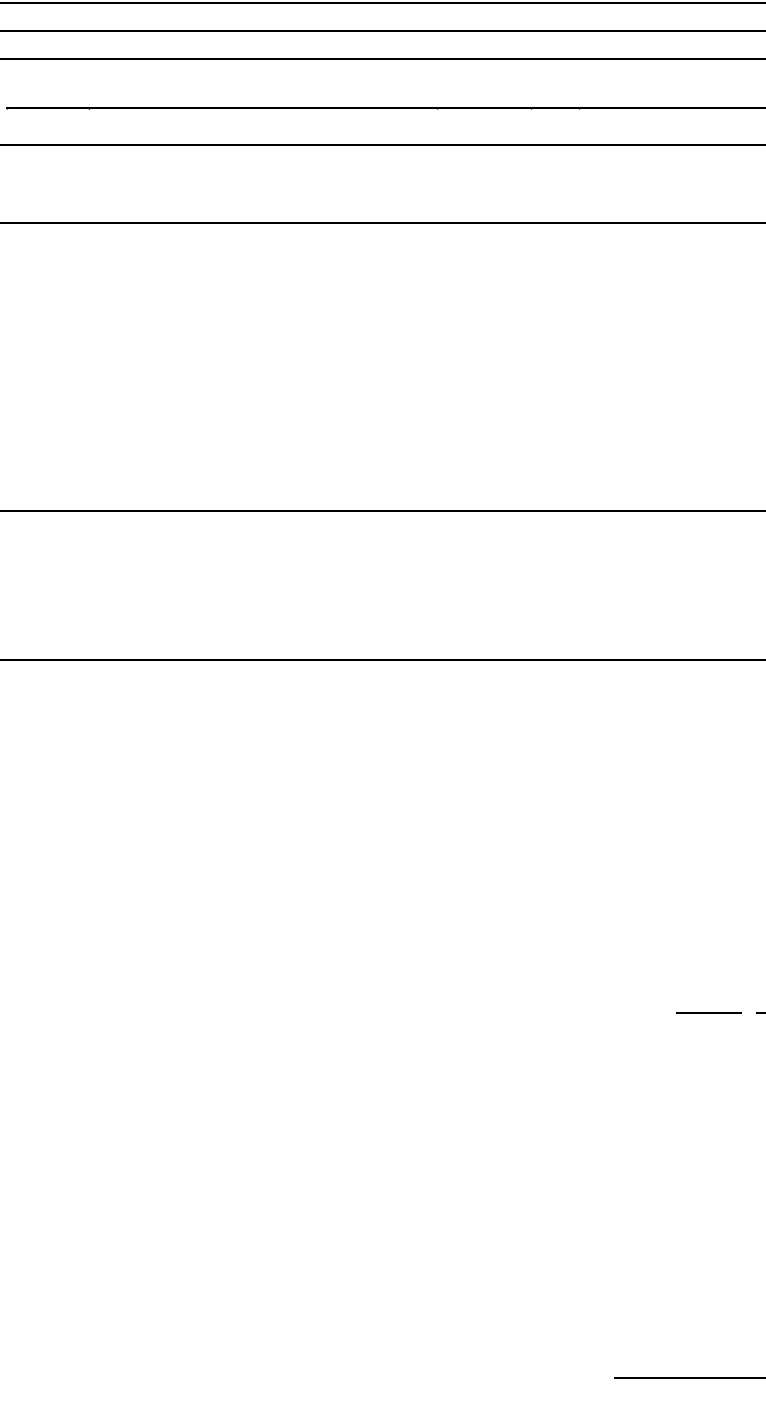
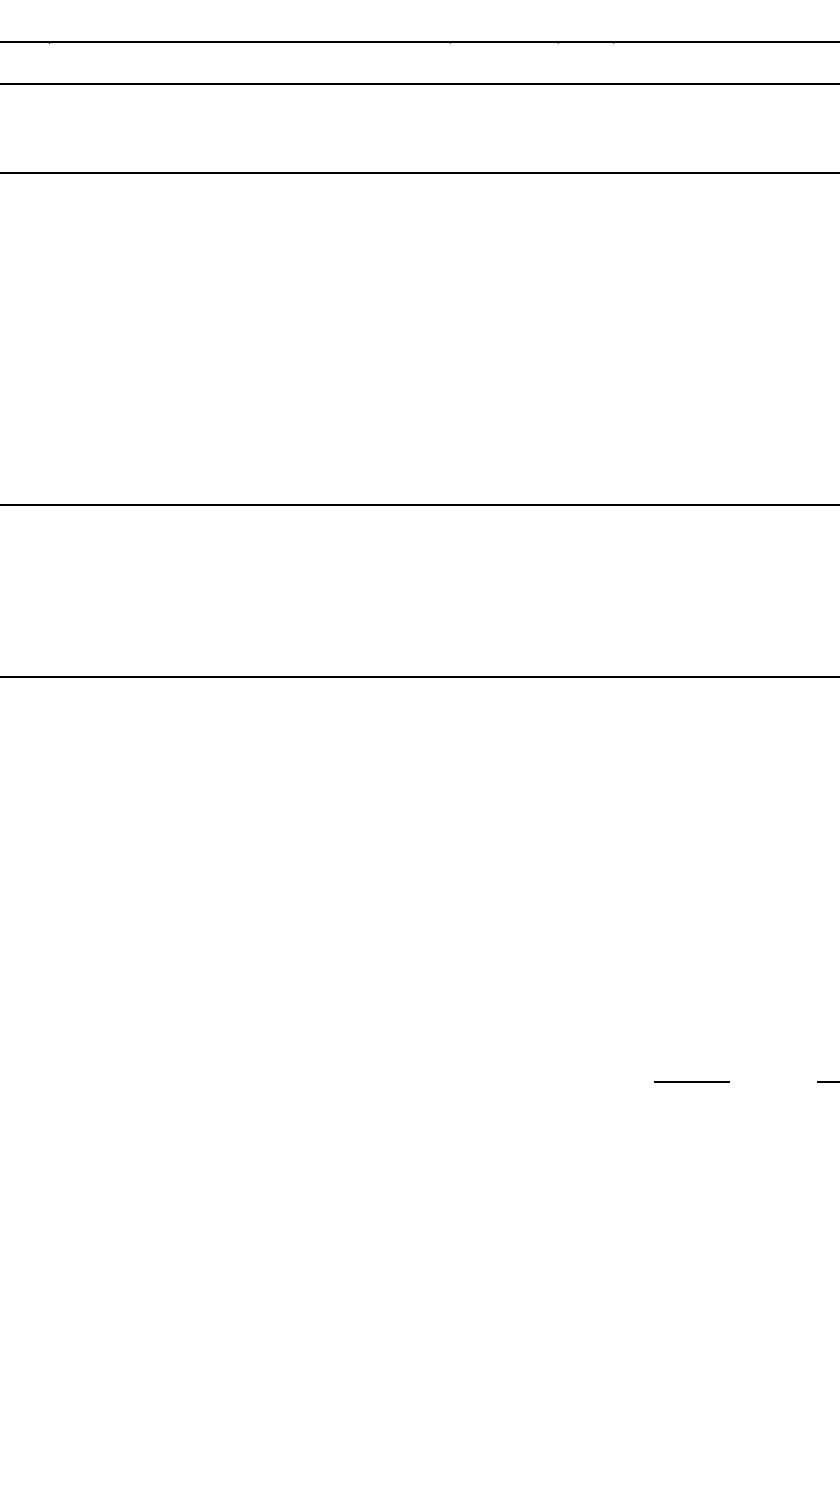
line: (708, 1012) -> (690, 1081), moved

